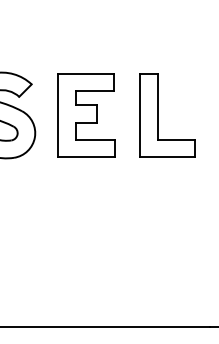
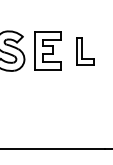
part: (167, 114) -> (85, 50), size x0.7

